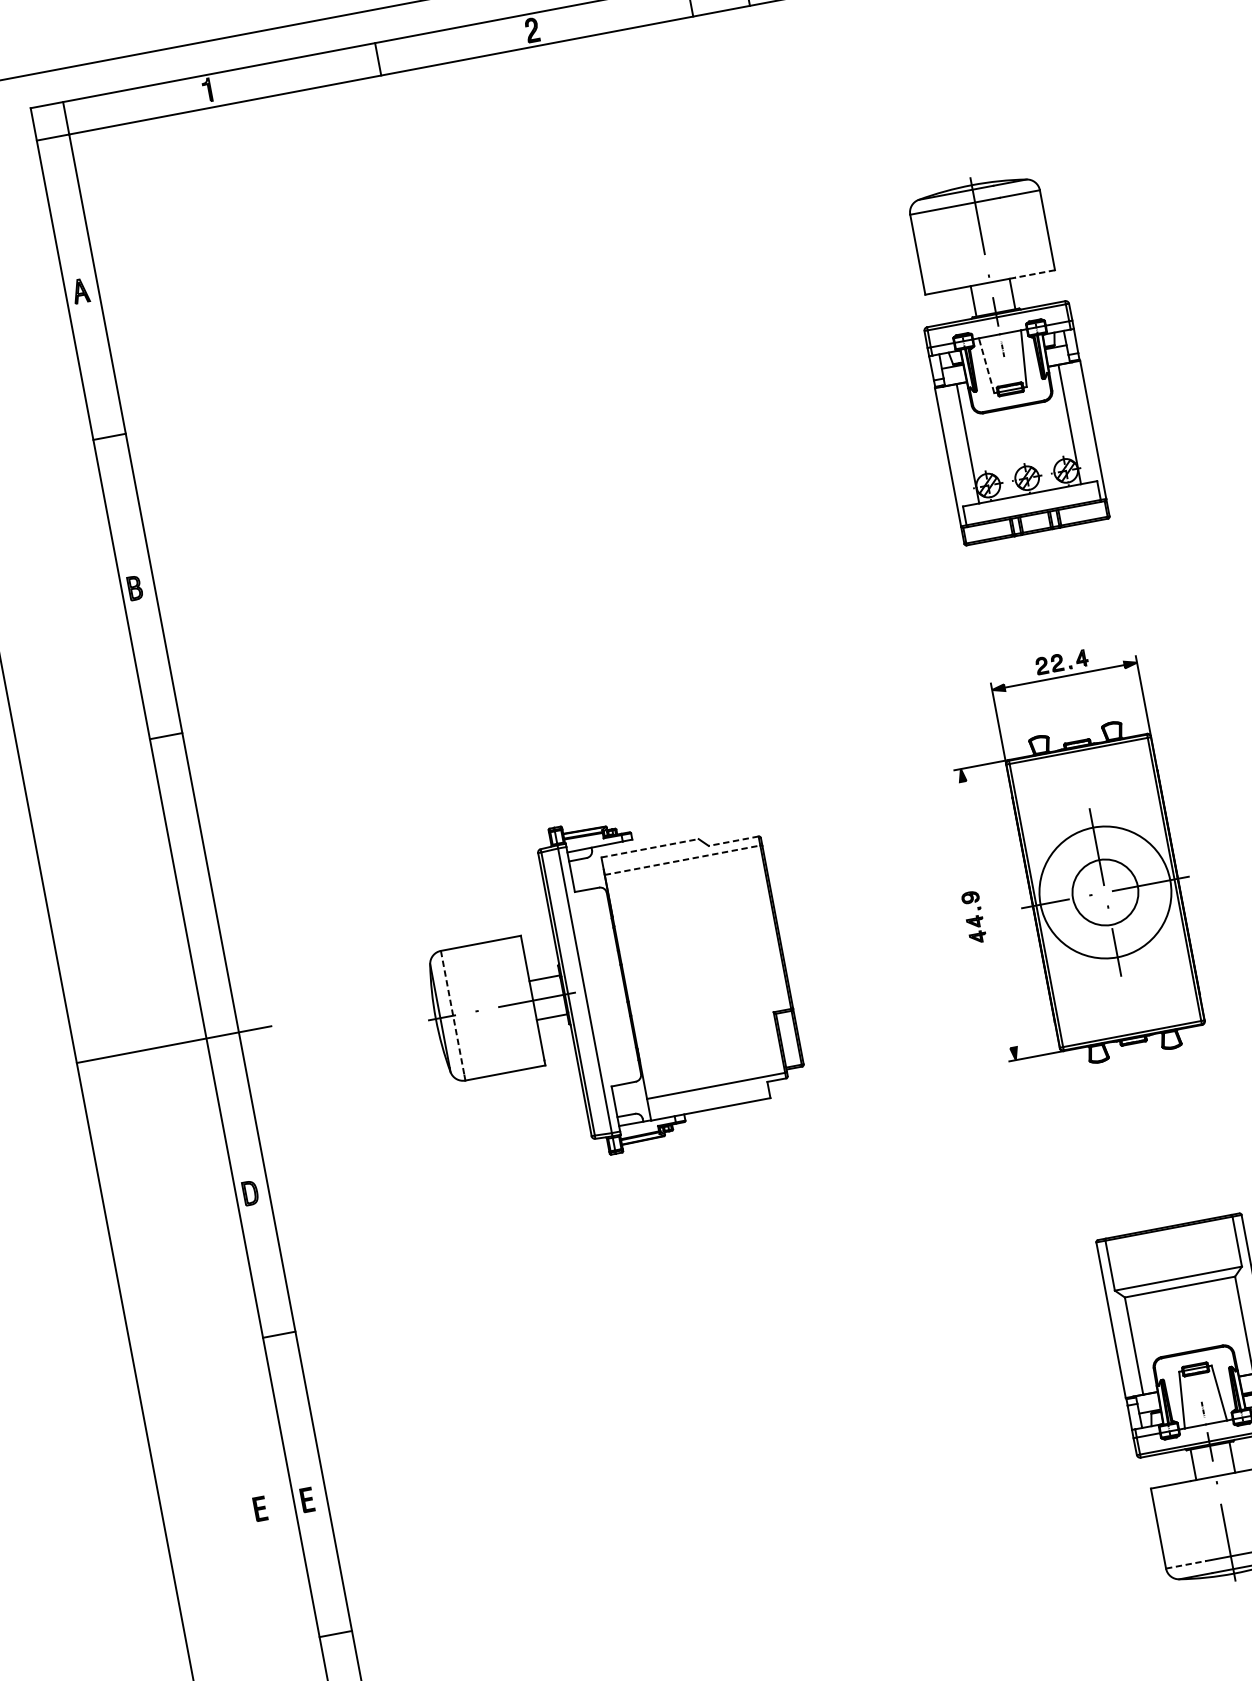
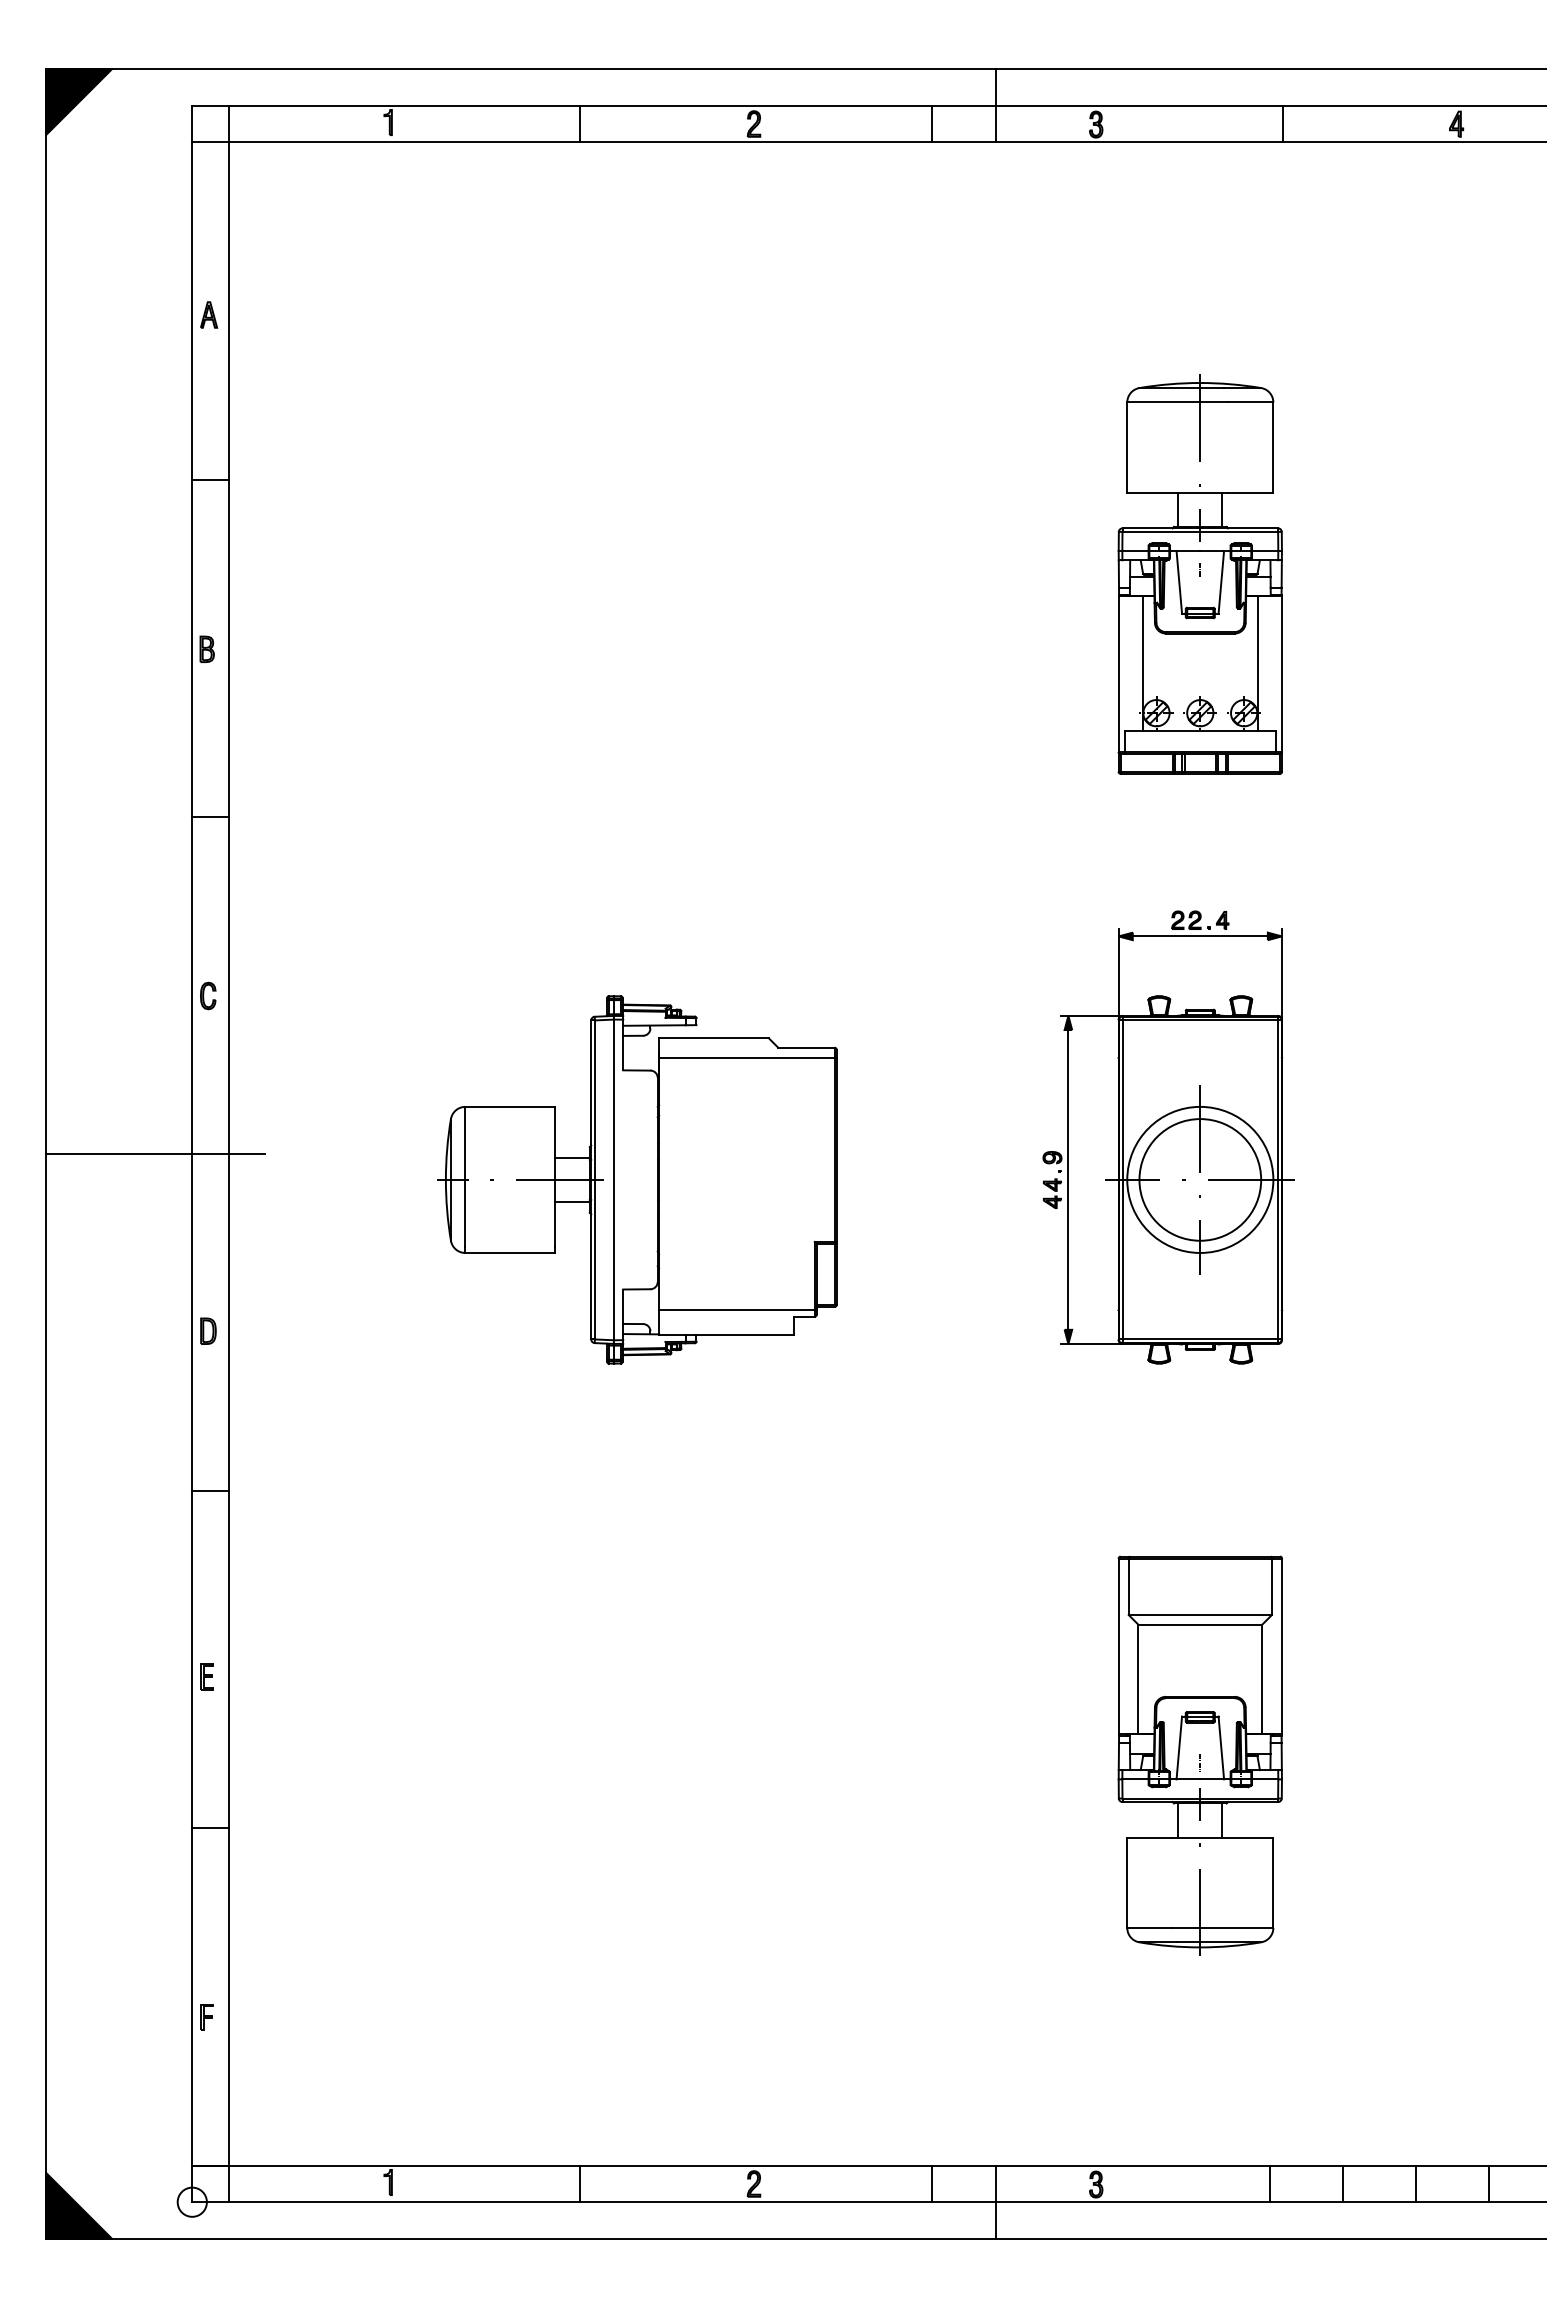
line: (1034, 273) -> (1250, 492), dashed -> solid
line: (986, 365) -> (1179, 582), dashed -> solid
line: (732, 841) -> (805, 1047), dashed -> solid
line: (649, 848) -> (713, 1038), dashed -> solid
line: (682, 859) -> (746, 1057), dashed -> solid
circle: (1105, 892) -> (1200, 1179), size x1.67
part: (194, 895) -> (208, 995), added
line: (988, 914) -> (1068, 1179), added
line: (452, 1013) -> (465, 1177), dashed -> solid
part: (259, 1508) -> (153, 1676), removed
line: (1186, 1564) -> (1150, 1927), dashed -> solid

